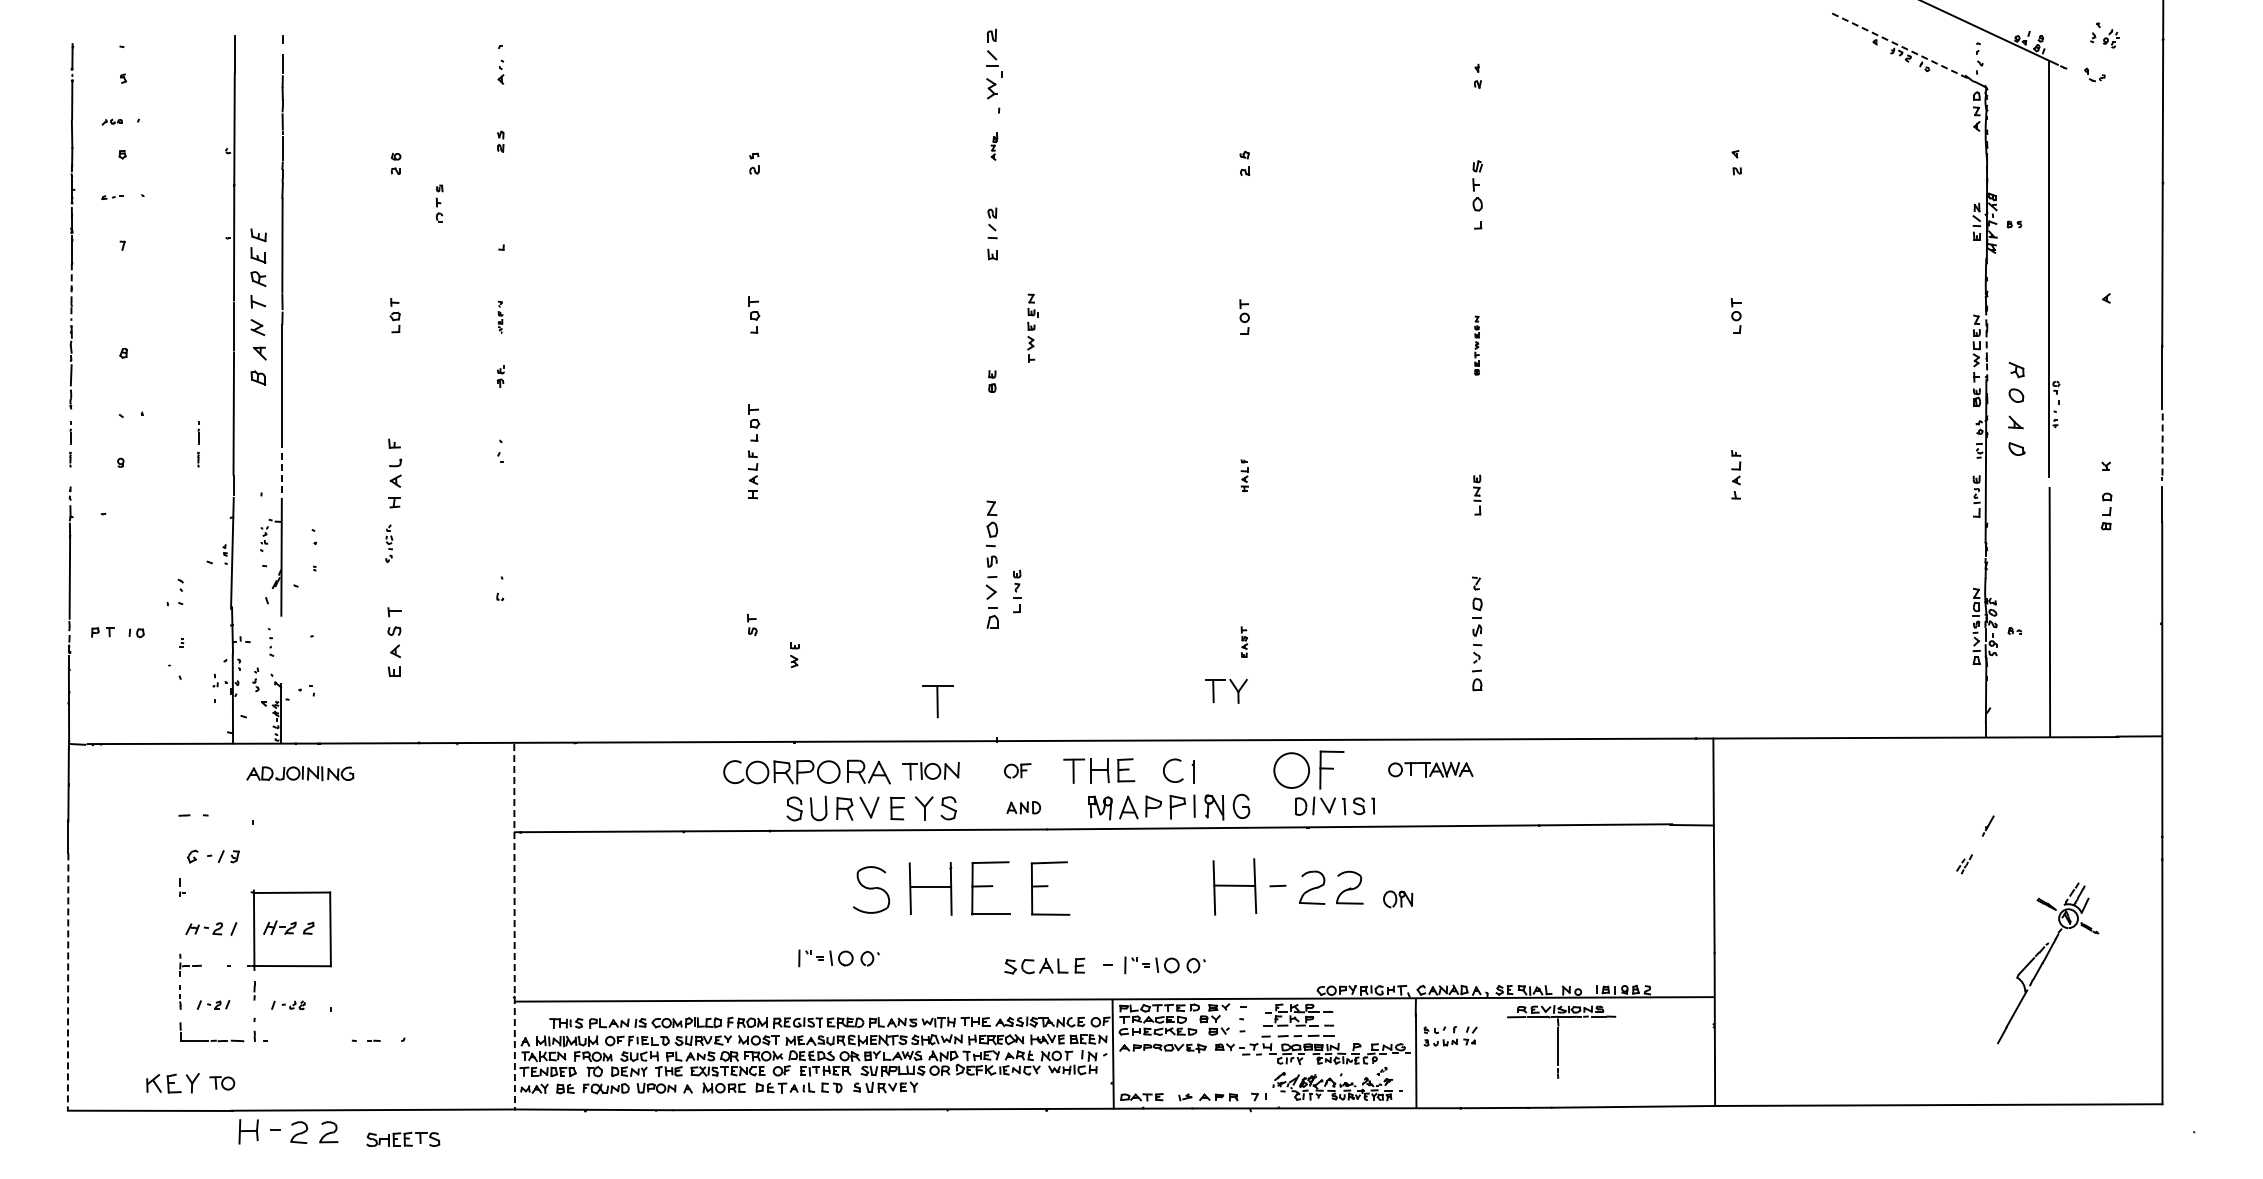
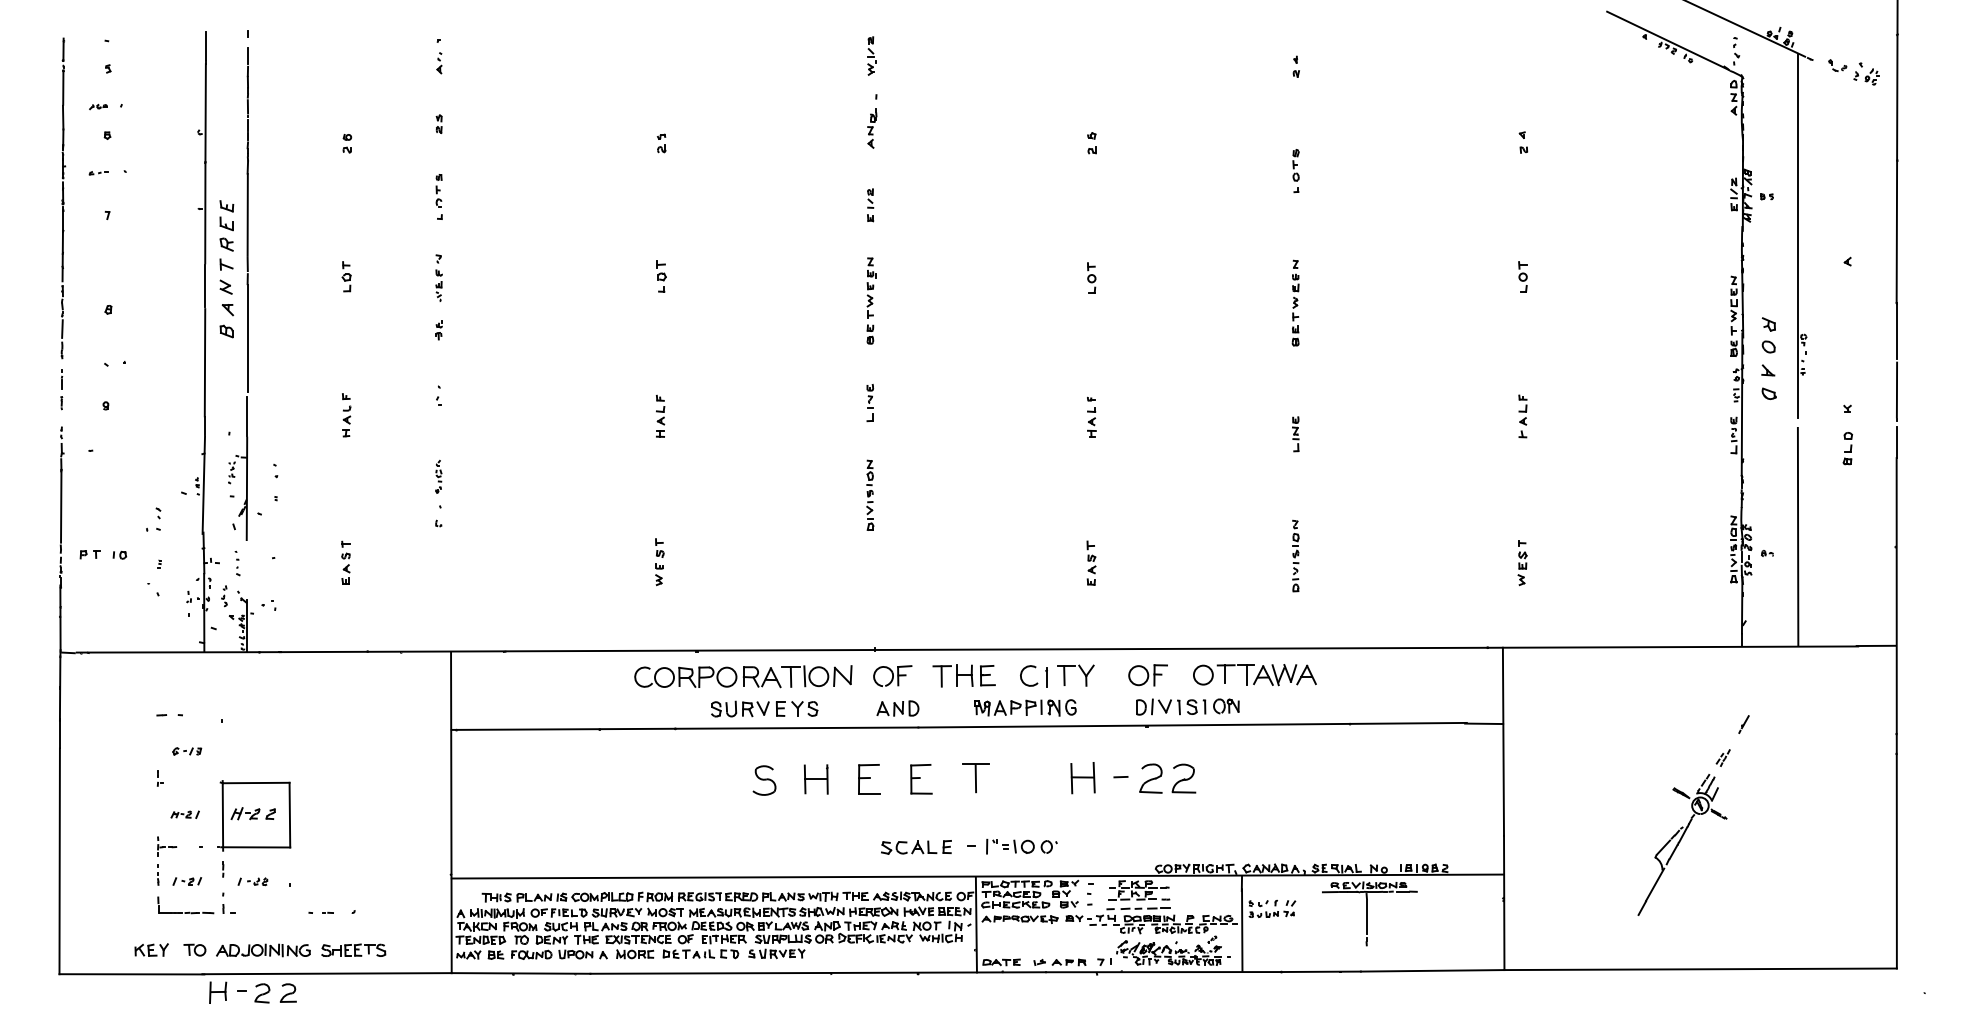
part: (2104, 35) -> (1866, 74), moved
line: (1901, 46) -> (1667, 40), dashed -> solid
part: (994, 63) -> (872, 55), size x0.62
part: (994, 146) -> (872, 128), size x1.67
part: (1477, 195) -> (1296, 171), size x0.71
part: (439, 203) -> (438, 190), moved
part: (992, 234) -> (870, 205), size x0.71
line: (71, 292) -> (62, 256), dashed -> solid
part: (500, 317) -> (438, 278), size x1.67
part: (1032, 327) -> (871, 287), moved
part: (1476, 345) -> (1295, 302), size x1.67
line: (1986, 347) -> (1742, 304), dashed -> solid
part: (754, 422) -> (661, 370), removed
part: (198, 444) -> (174, 389), removed
line: (2162, 445) -> (1896, 390), dashed -> solid
part: (395, 473) -> (346, 415), size x0.71
line: (282, 475) -> (247, 416), dashed -> solid
part: (1244, 475) -> (1091, 416), size x1.43
part: (389, 543) -> (438, 476), moved
part: (991, 564) -> (869, 495), size x0.62
part: (1017, 591) -> (870, 402), moved
part: (1477, 634) -> (1296, 556), size x0.71
part: (394, 641) -> (346, 562), size x0.71
part: (1244, 641) -> (1091, 562), size x1.67
part: (1735, 642) -> (1522, 563), added
part: (794, 655) -> (659, 574), moved
part: (1232, 685) -> (1081, 670), moved
part: (937, 701) -> (975, 778), moved
part: (1308, 769) -> (1147, 674), size x0.62
part: (1430, 769) -> (1254, 674), size x1.67
part: (930, 770) -> (816, 675), size x1.43
part: (1017, 770) -> (892, 675), size x1.67
part: (300, 773) -> (263, 950), moved
part: (1169, 806) -> (1025, 707), size x0.71
part: (1023, 807) -> (897, 708), size x1.43
part: (871, 808) -> (764, 709), size x0.71
part: (213, 856) -> (187, 751), size x0.62
part: (1234, 887) -> (1082, 778), size x0.62
part: (930, 888) -> (816, 779), size x0.62
part: (990, 888) -> (868, 779), size x0.62
part: (1050, 888) -> (921, 779), size x0.62
part: (871, 889) -> (764, 780), size x0.71
part: (1398, 899) -> (1226, 706), moved
line: (514, 926) -> (451, 812), dashed -> solid
part: (210, 928) -> (184, 814), size x0.62
part: (838, 958) -> (735, 840), removed
part: (2048, 963) -> (1682, 845), moved
line: (68, 982) -> (60, 861), dashed -> solid
part: (172, 1082) -> (151, 949), size x0.71
part: (403, 1138) -> (353, 949), moved

